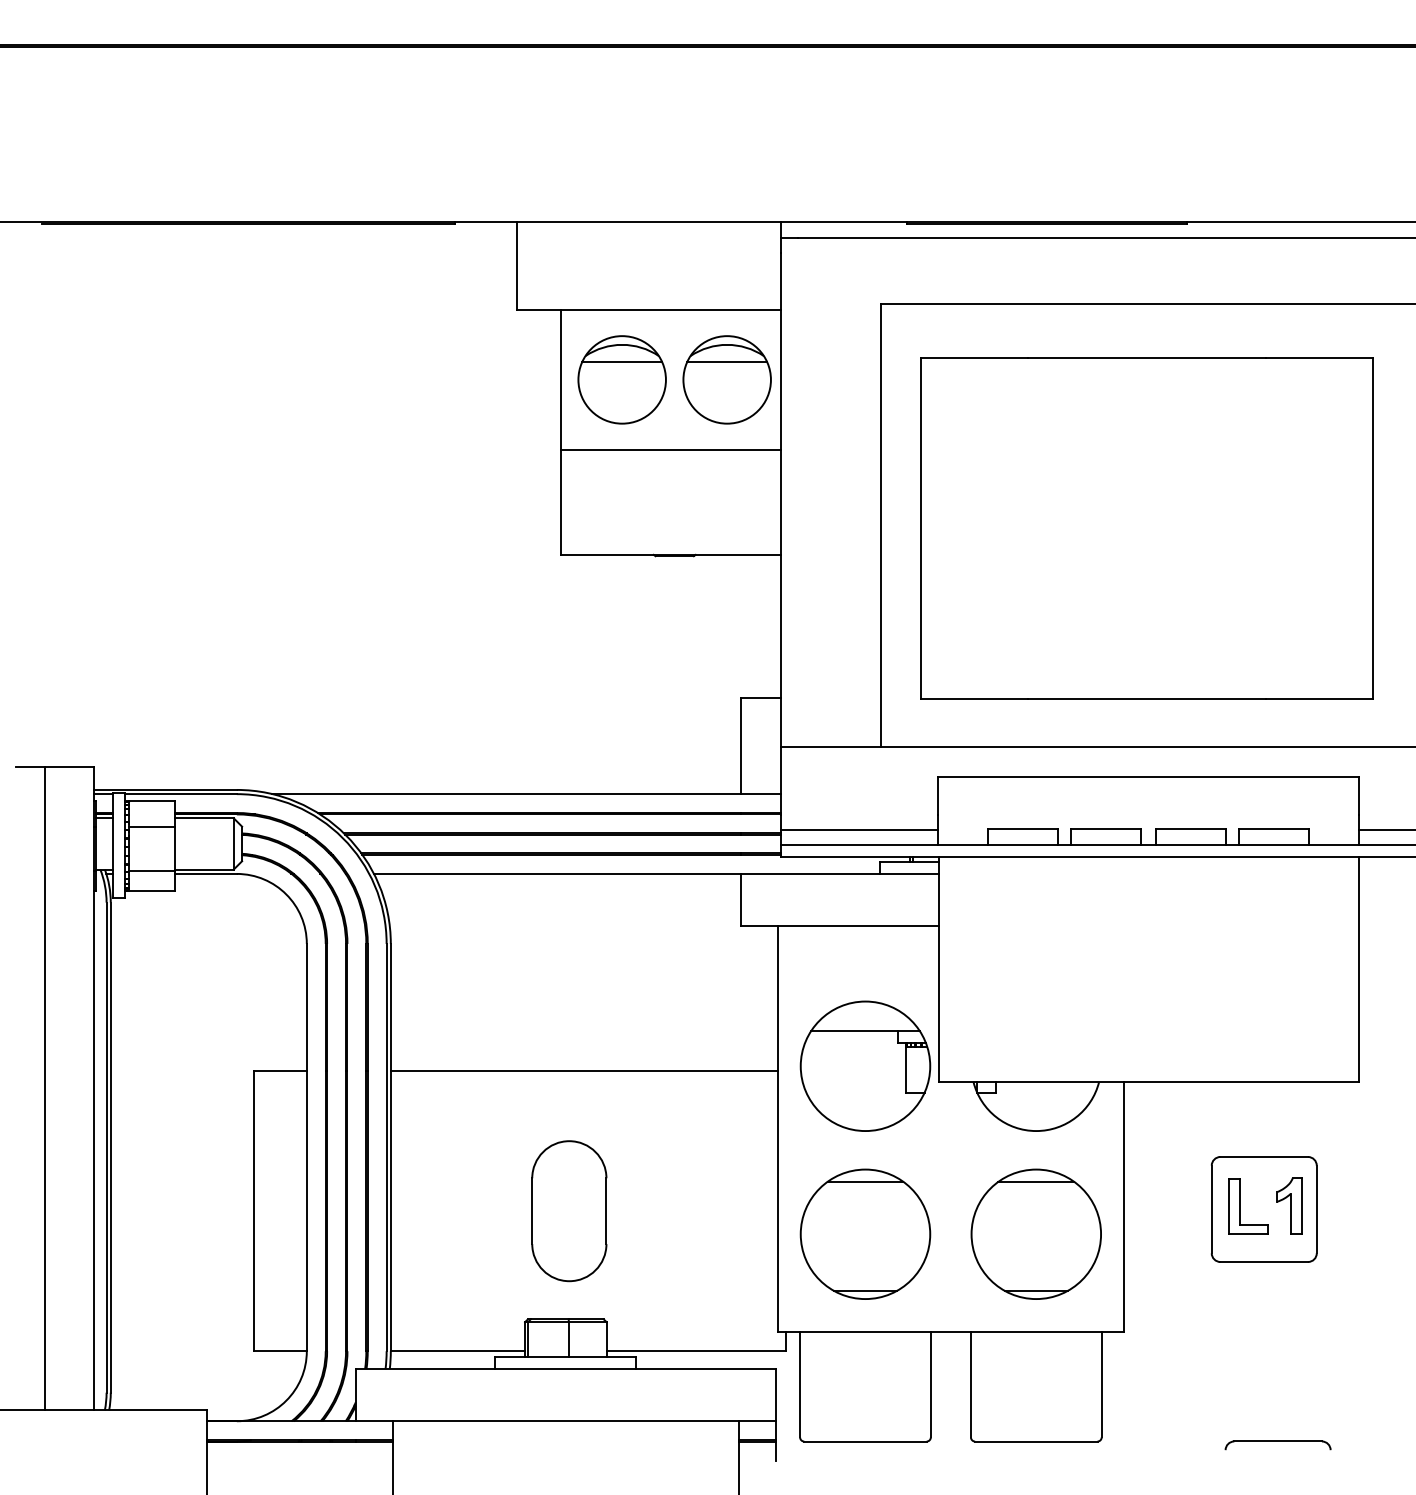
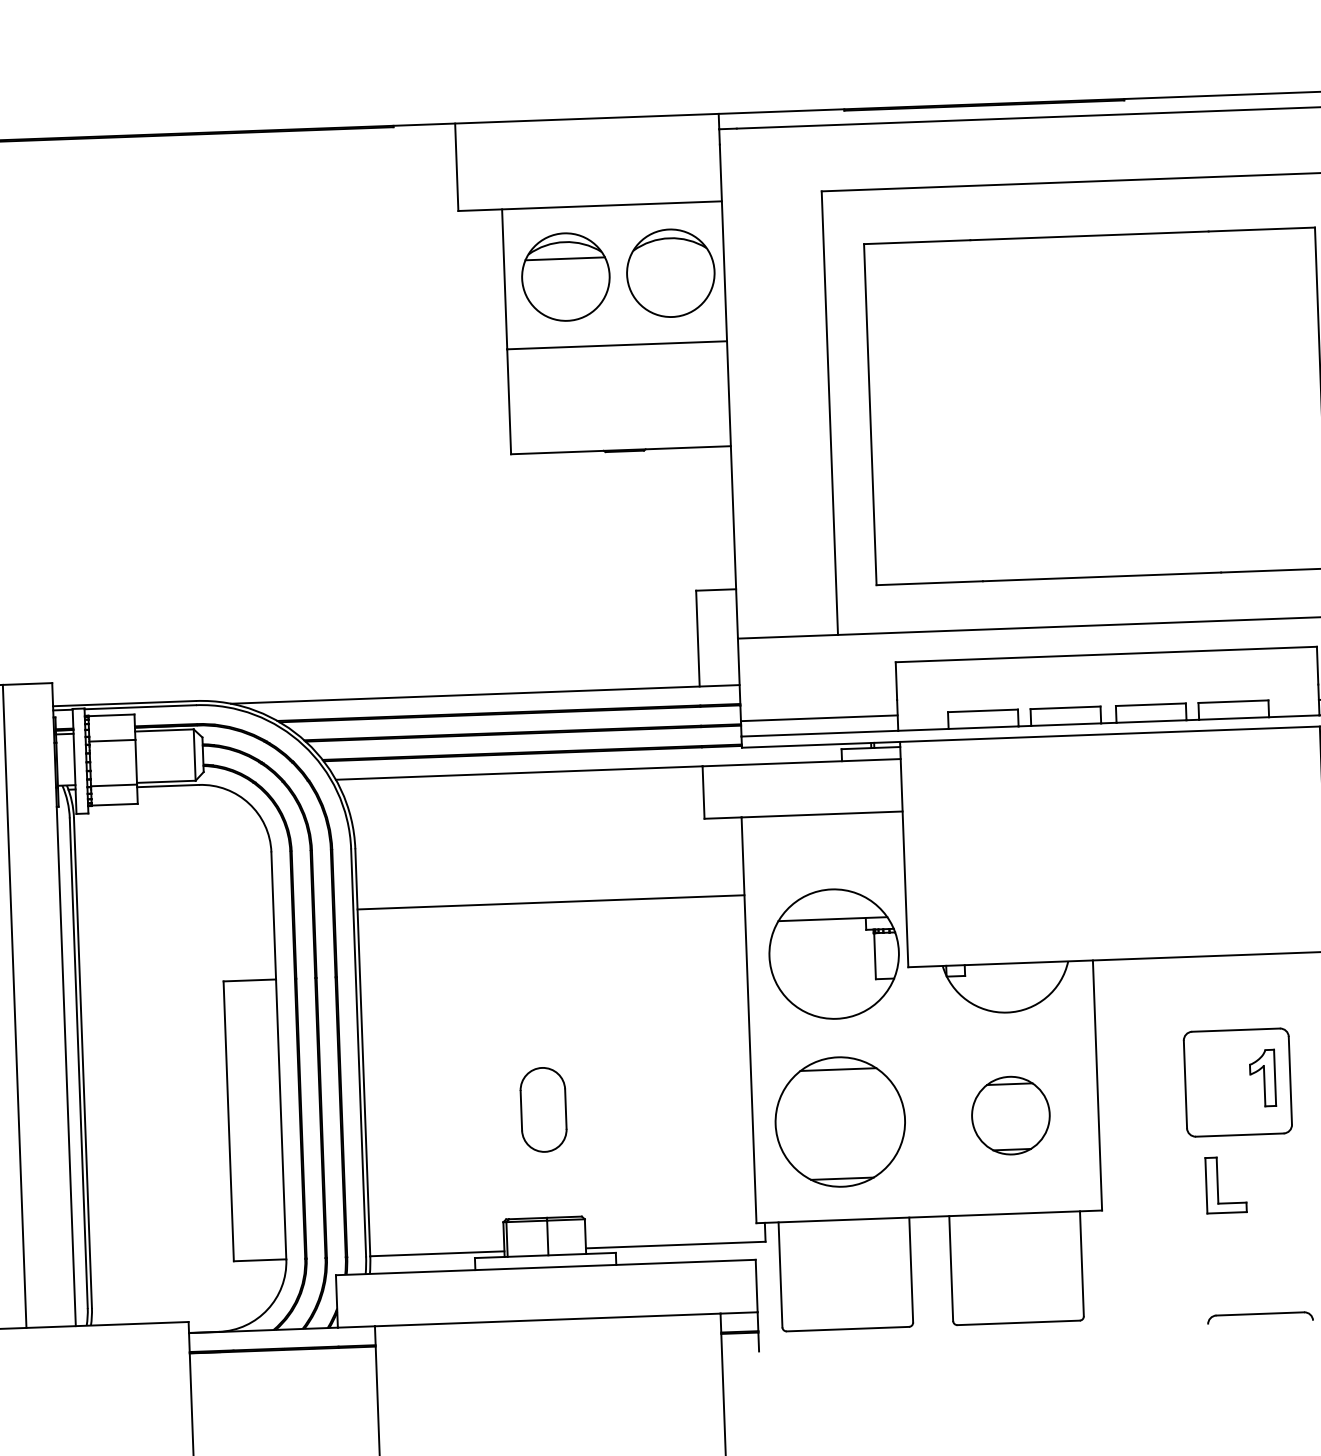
line: (726, 361) -> (669, 254), removed
line: (583, 1071) -> (550, 902), moved
part: (1240, 1206) -> (1217, 1185), moved
part: (569, 1211) -> (543, 1110), size x0.6
part: (1035, 1233) -> (1010, 1114), size x0.6

